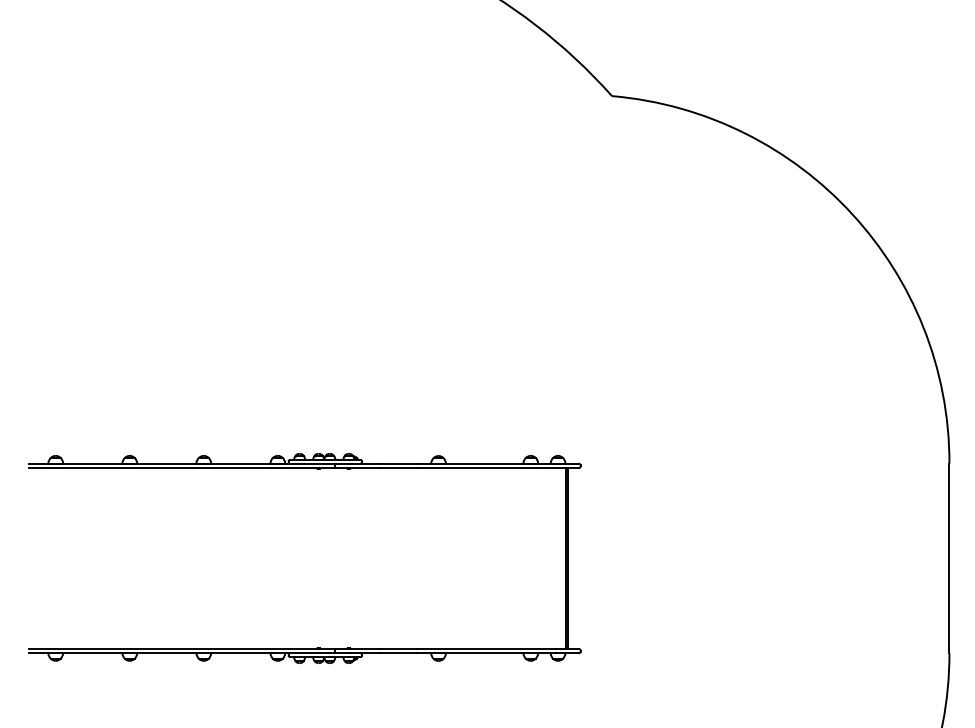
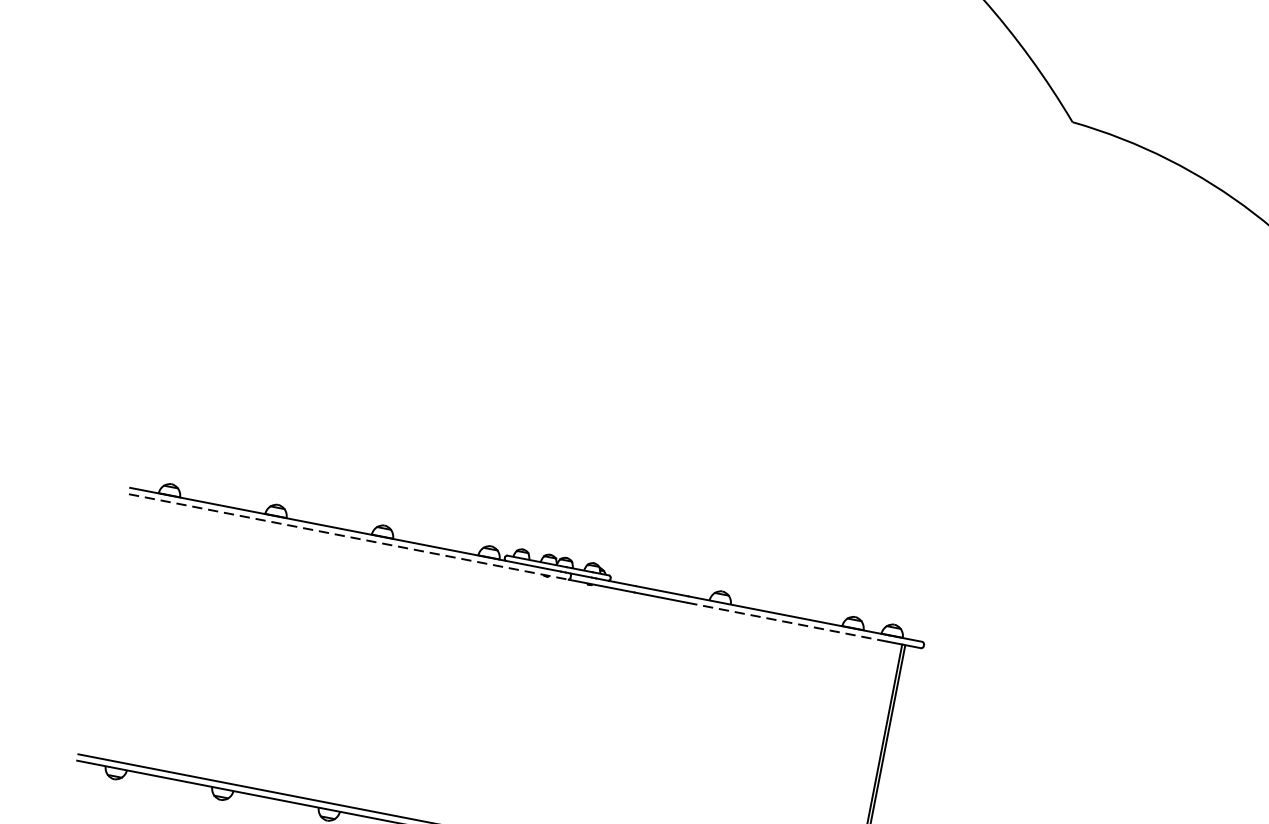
line: (181, 468) -> (348, 537), solid -> dashed
line: (486, 468) -> (787, 622), solid -> dashed

